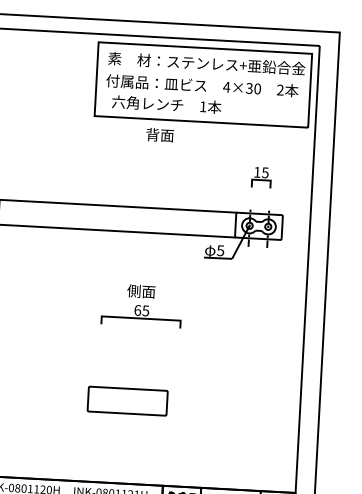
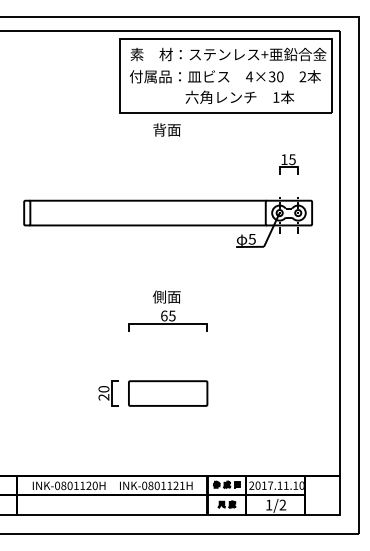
text: (166, 103) -> (239, 96), moved
text: (159, 134) -> (166, 129), moved
part: (141, 305) -> (167, 310), moved
part: (67, 397) -> (108, 393), added

